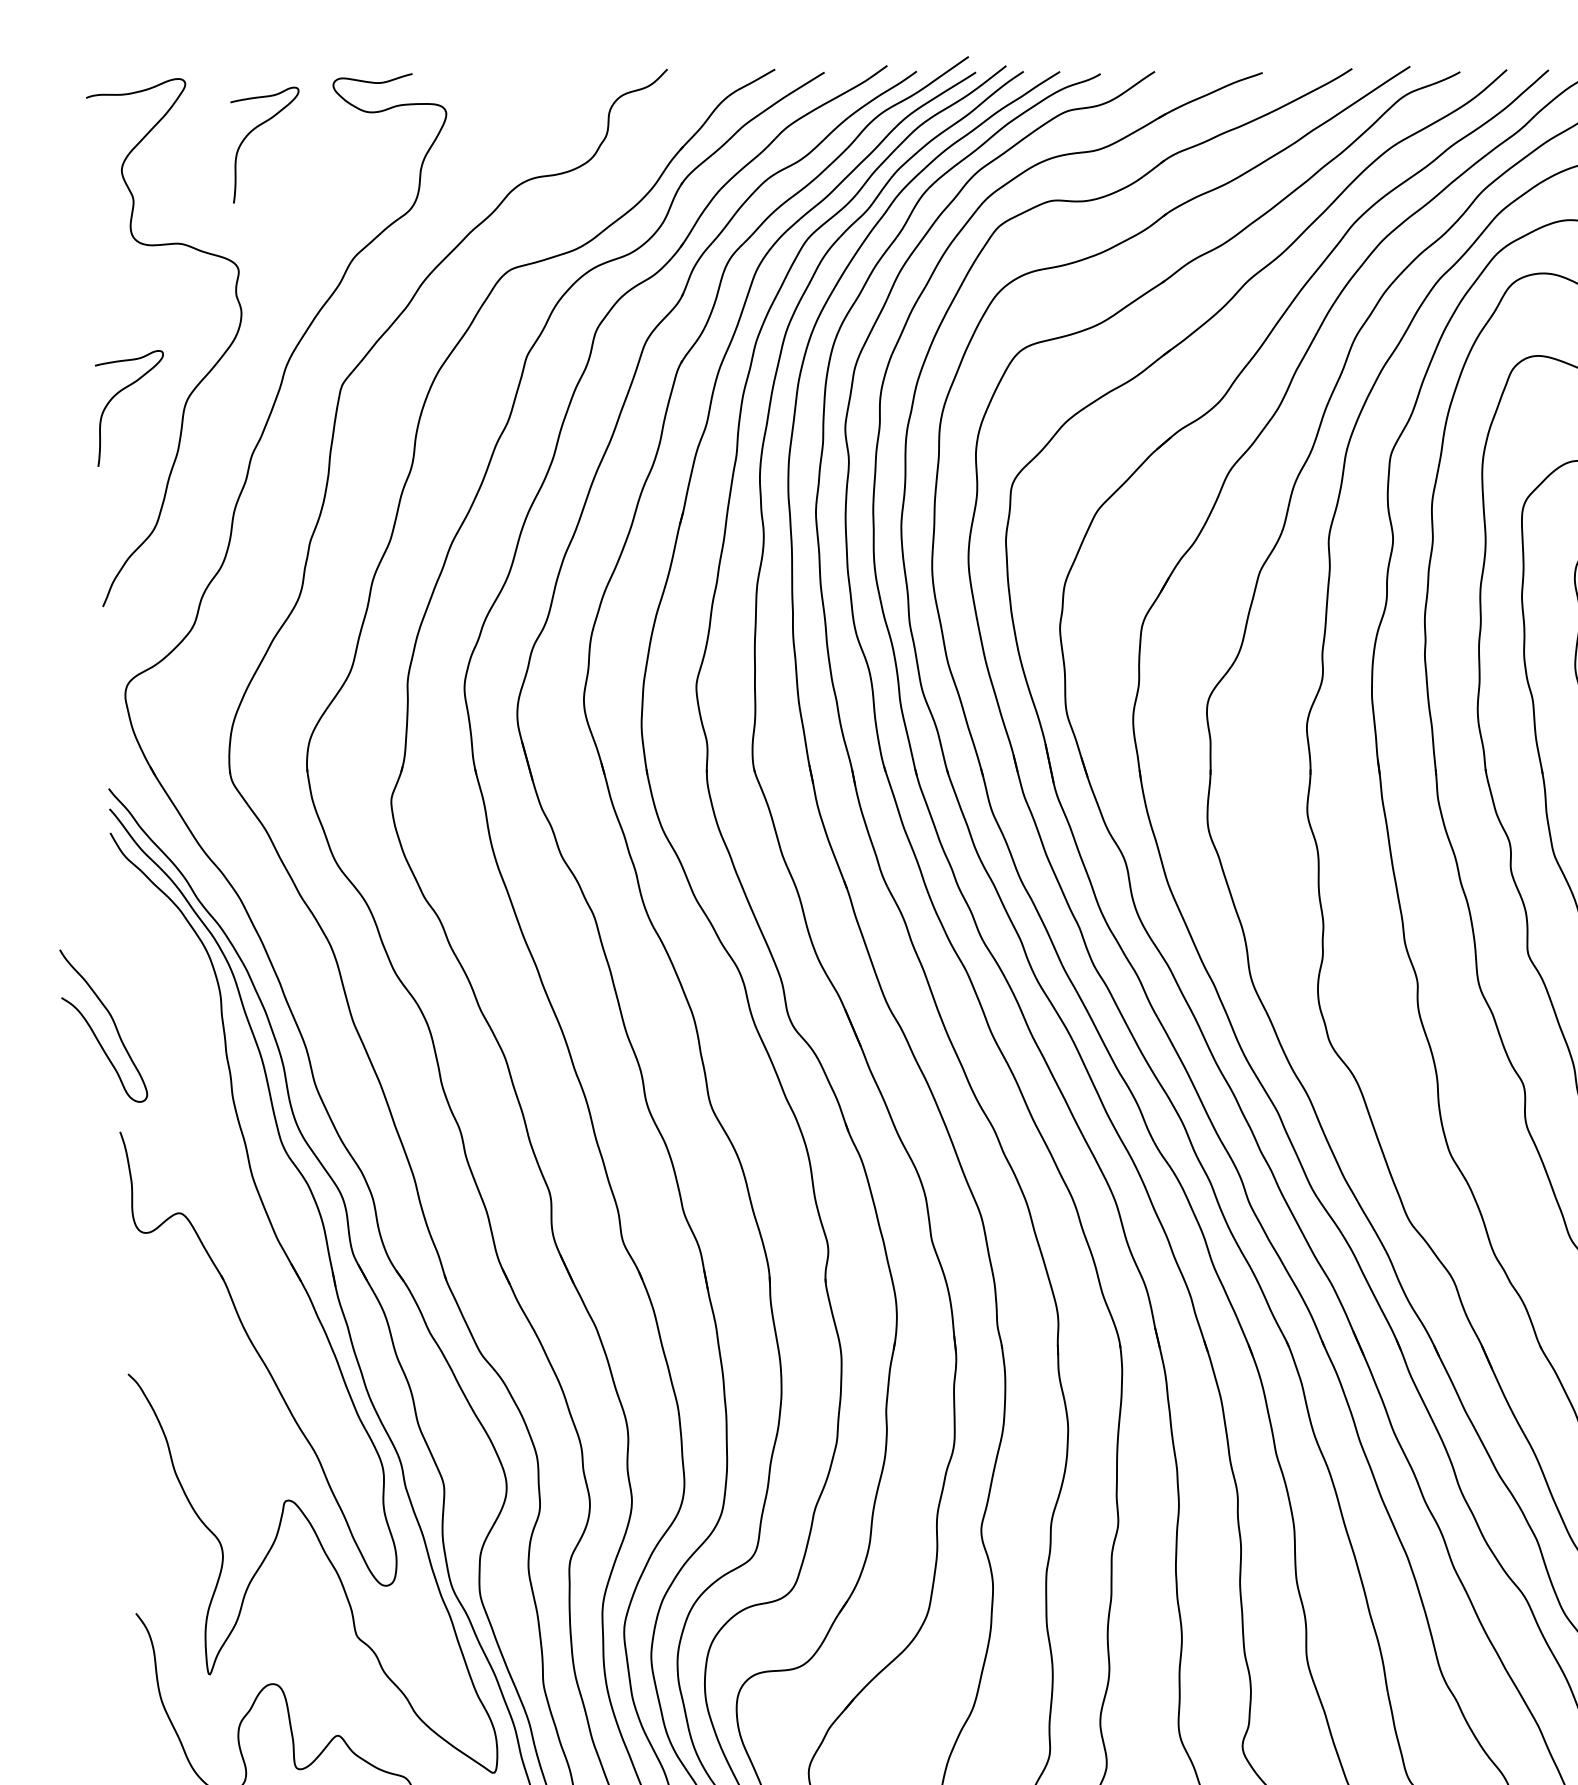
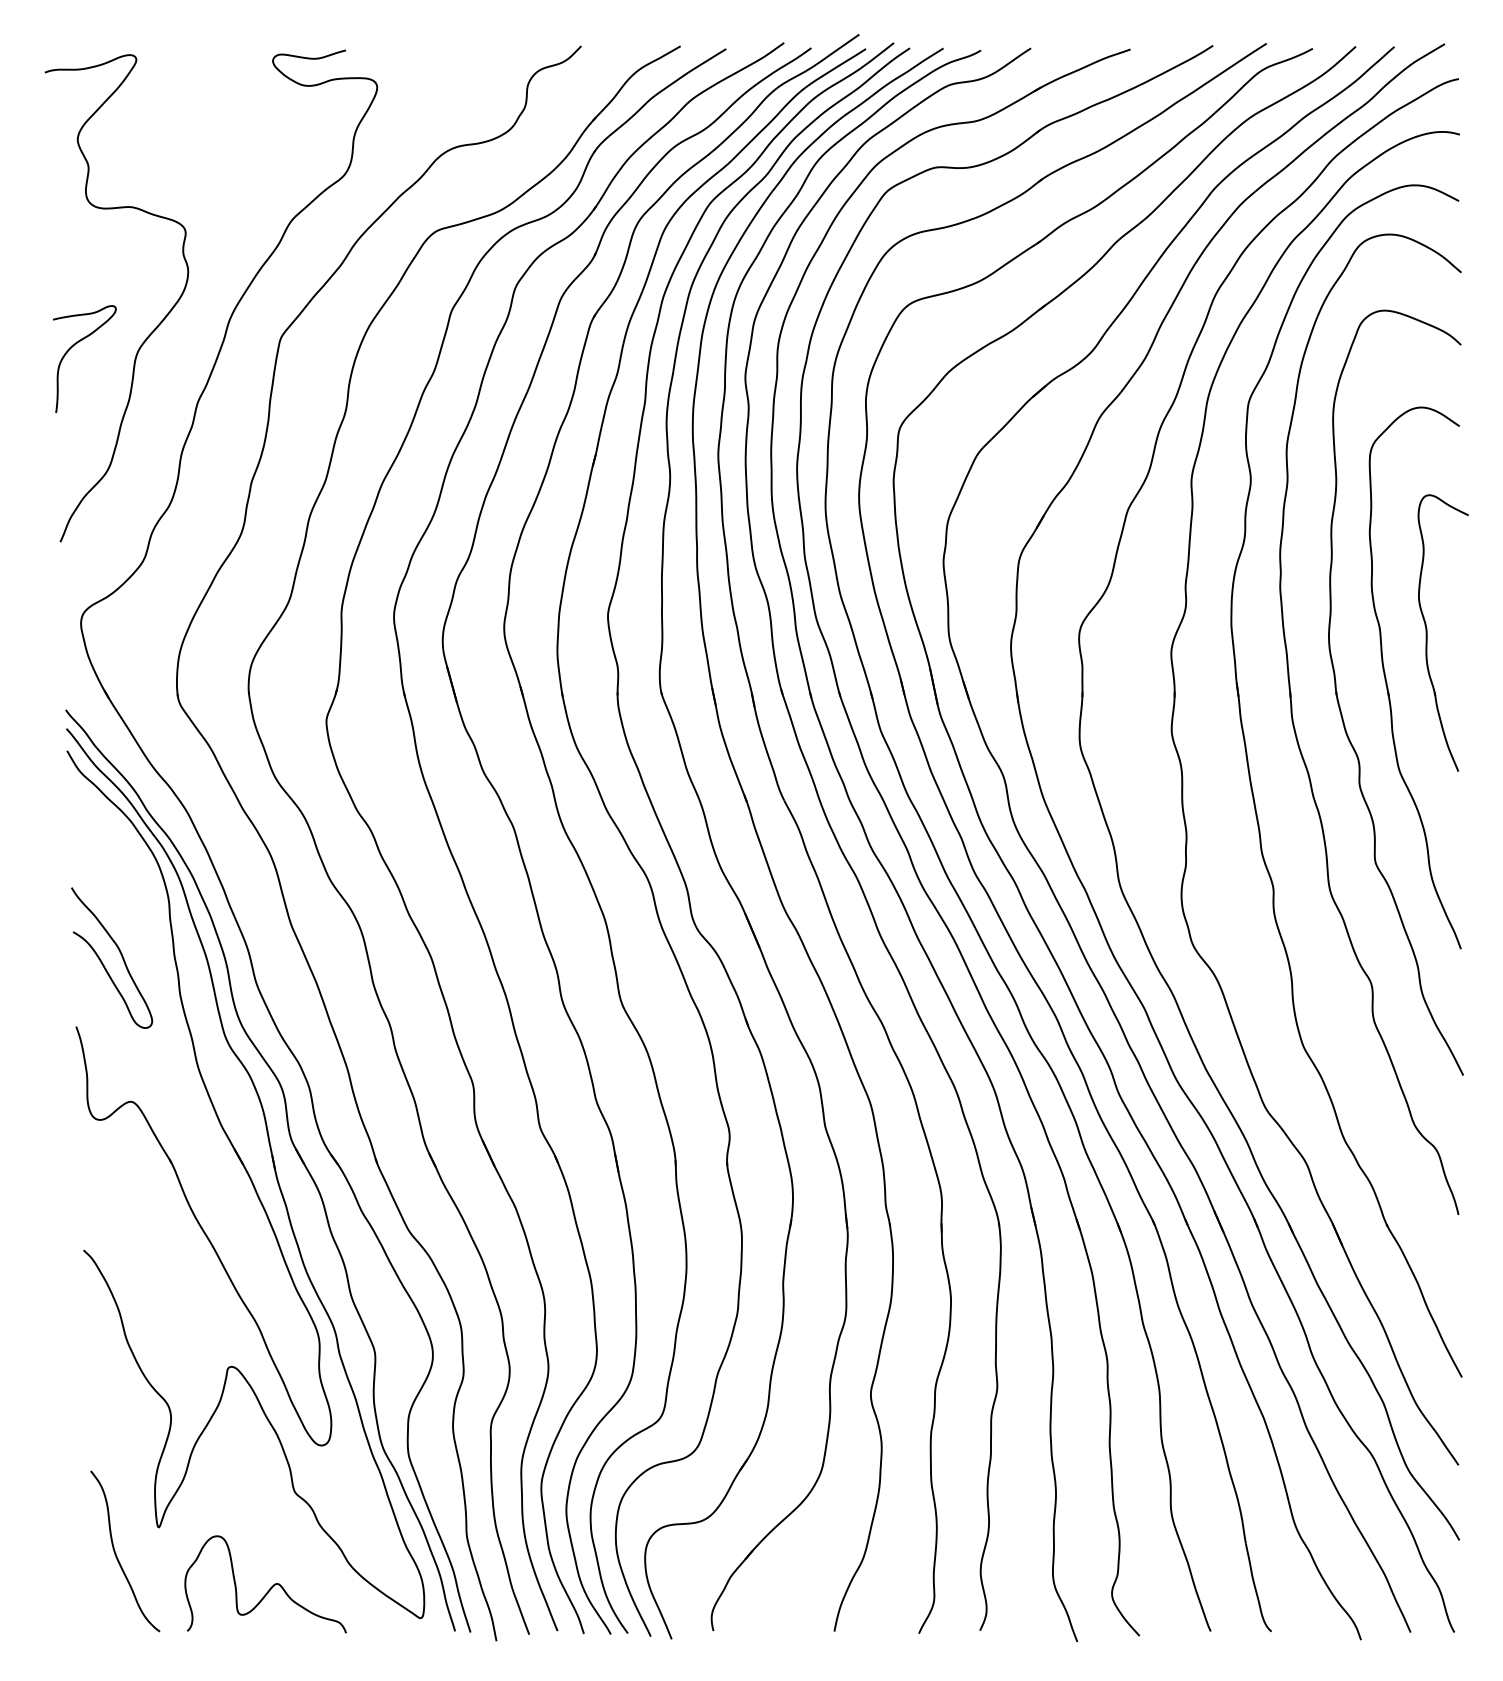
curve: (255, 129) -> (201, 101), removed
curve: (112, 1022) -> (120, 954), moved

